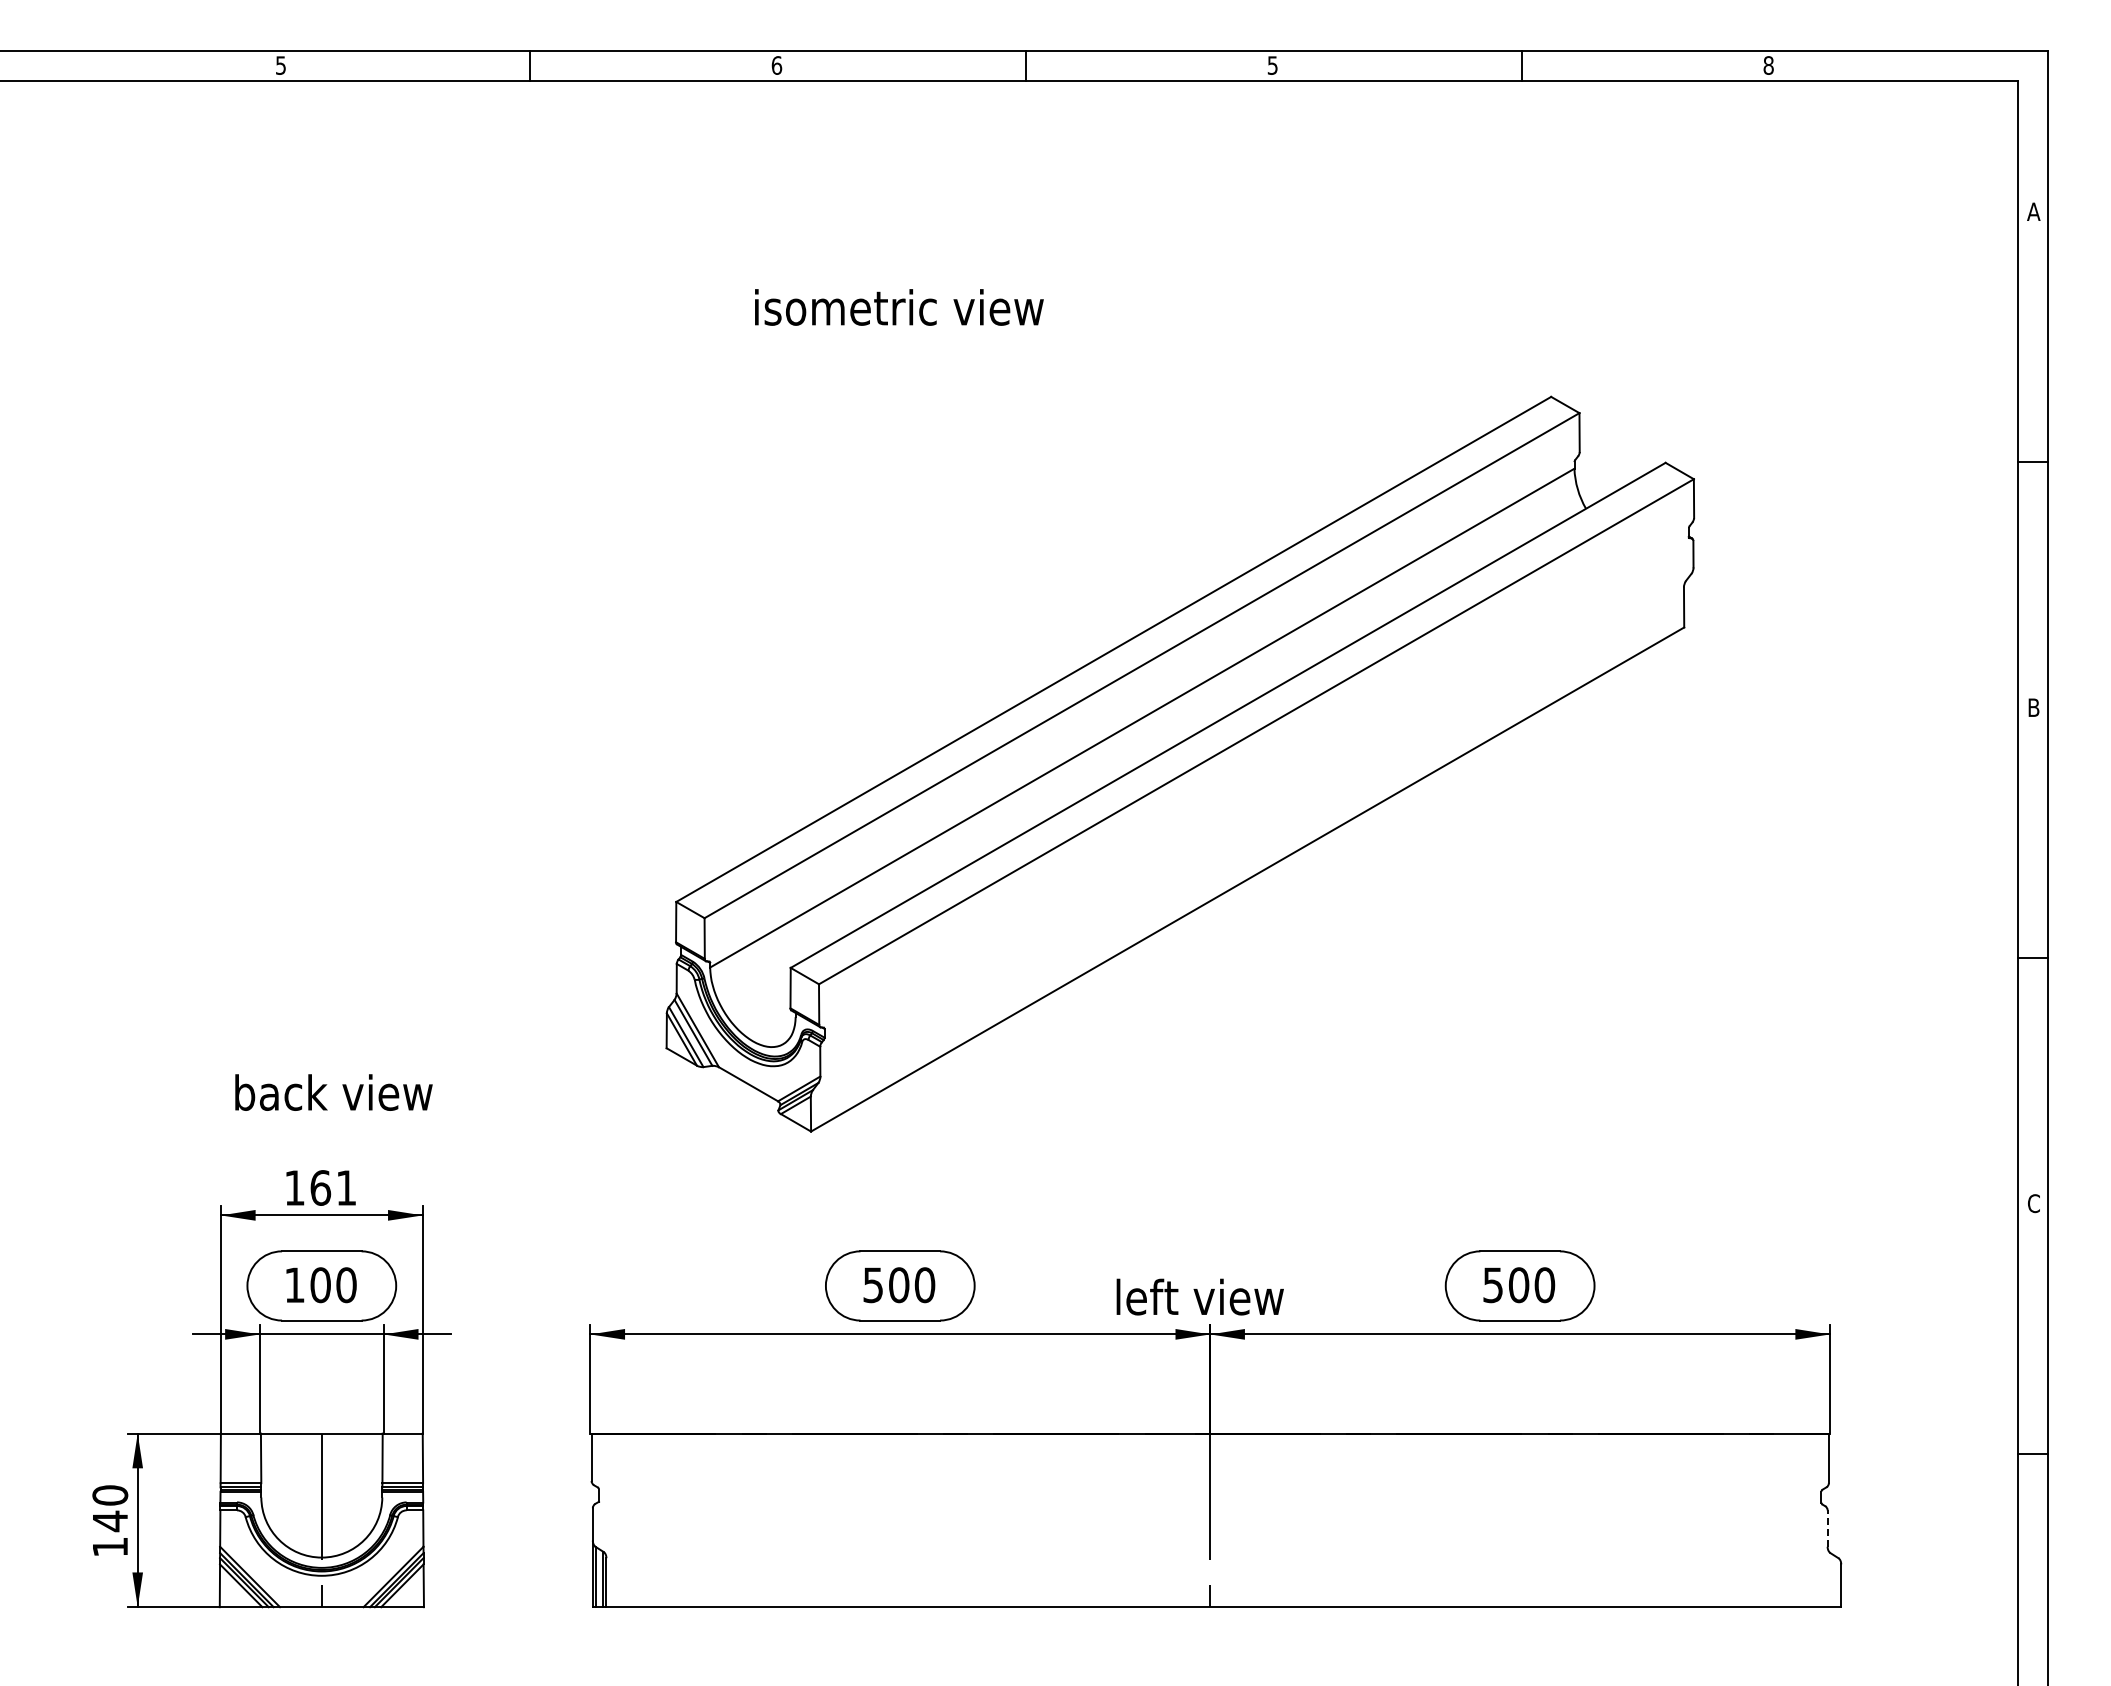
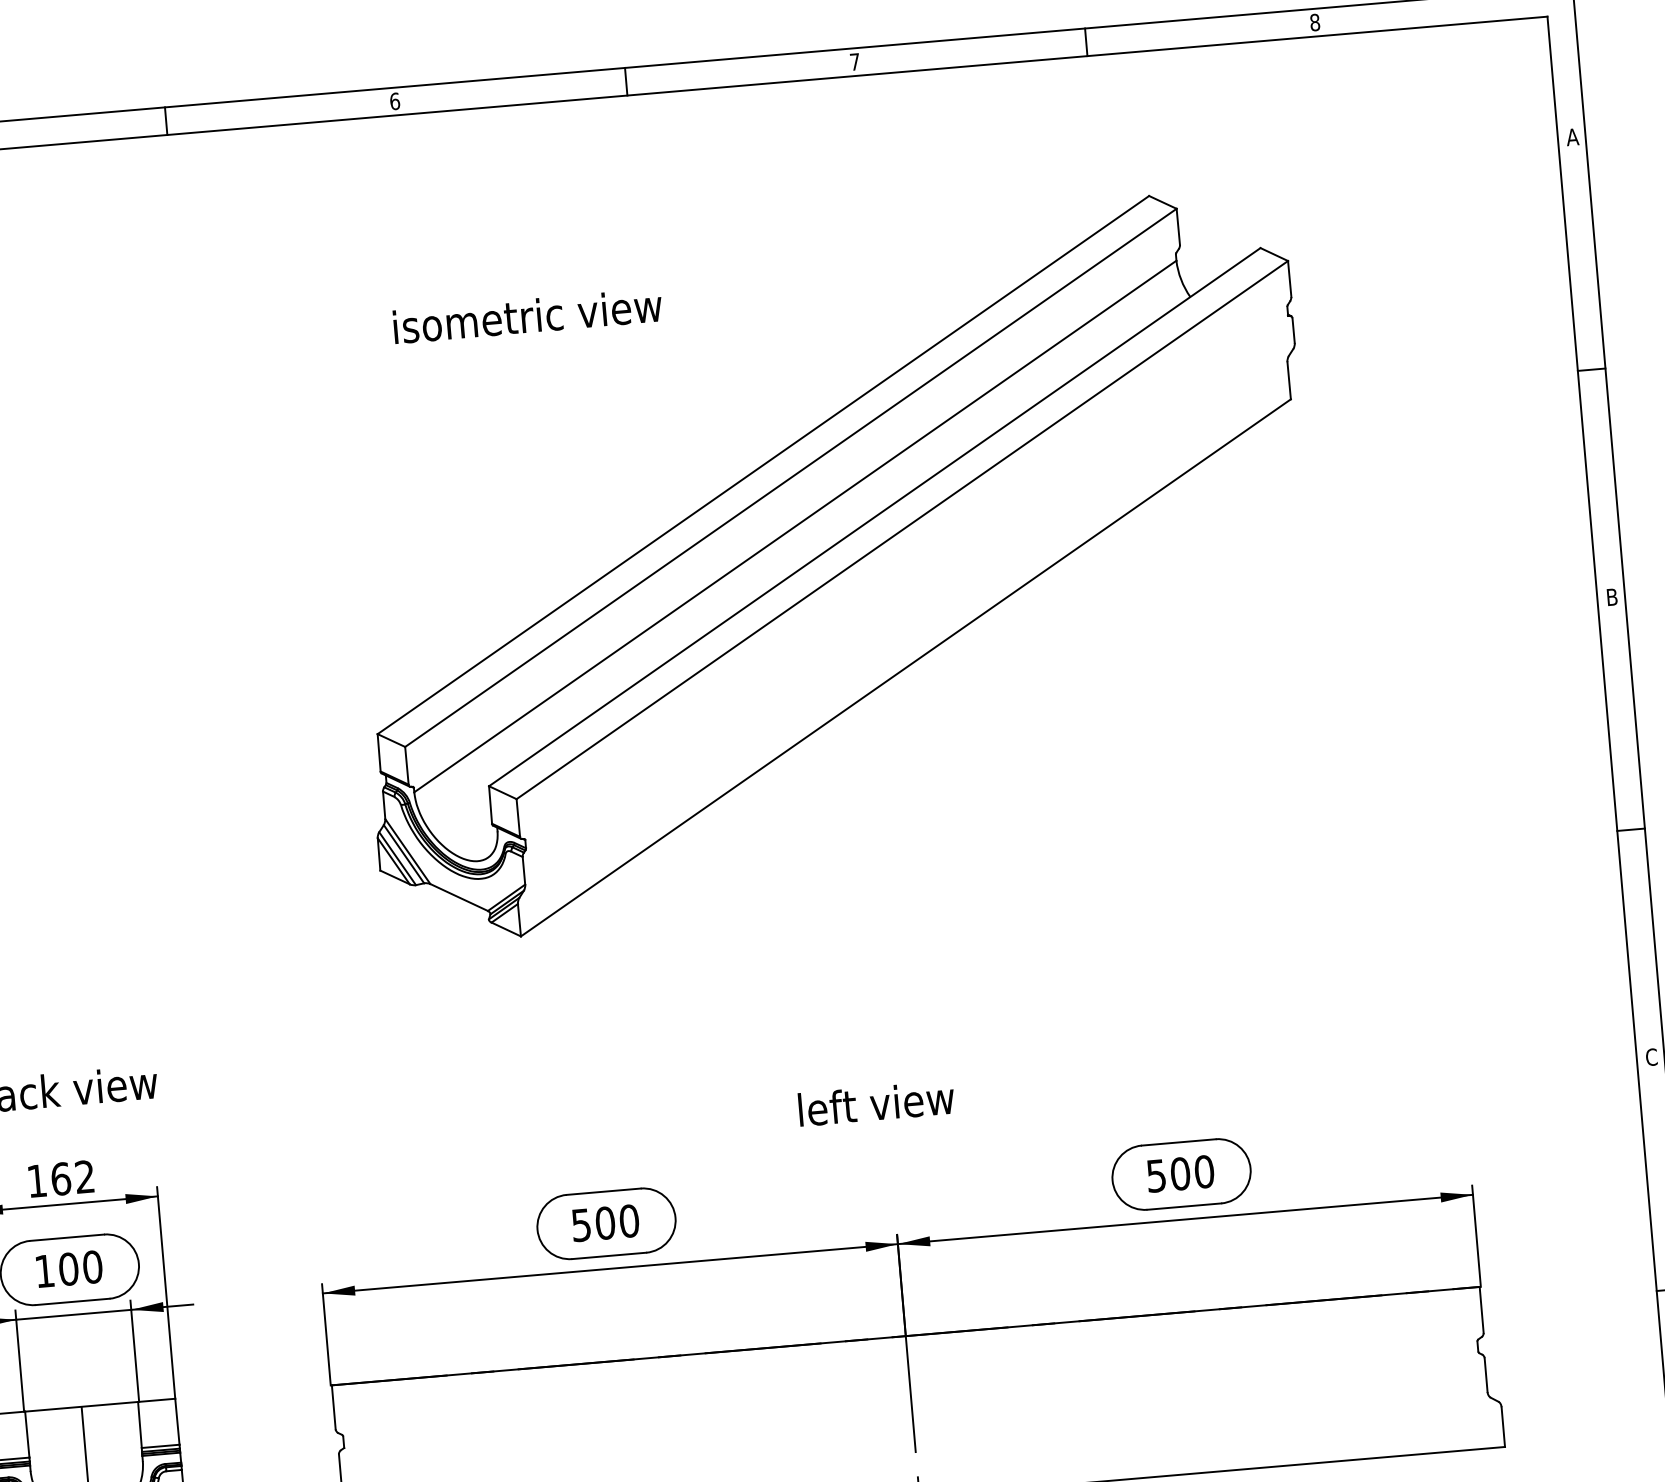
text: (1272, 65) -> (854, 61), 5 -> 7
part: (1180, 763) -> (834, 565), moved
text: (345, 1187) -> (84, 1176), 161 -> 162
text: (1199, 1296) -> (875, 1103), moved
line: (1827, 1528) -> (1485, 1375), dashed -> solid

